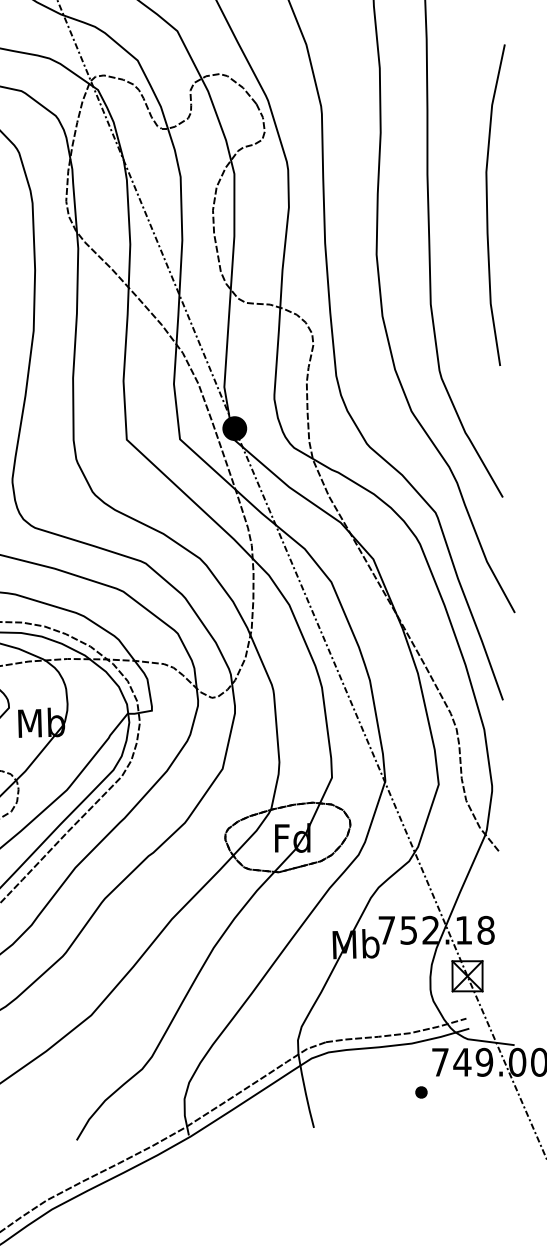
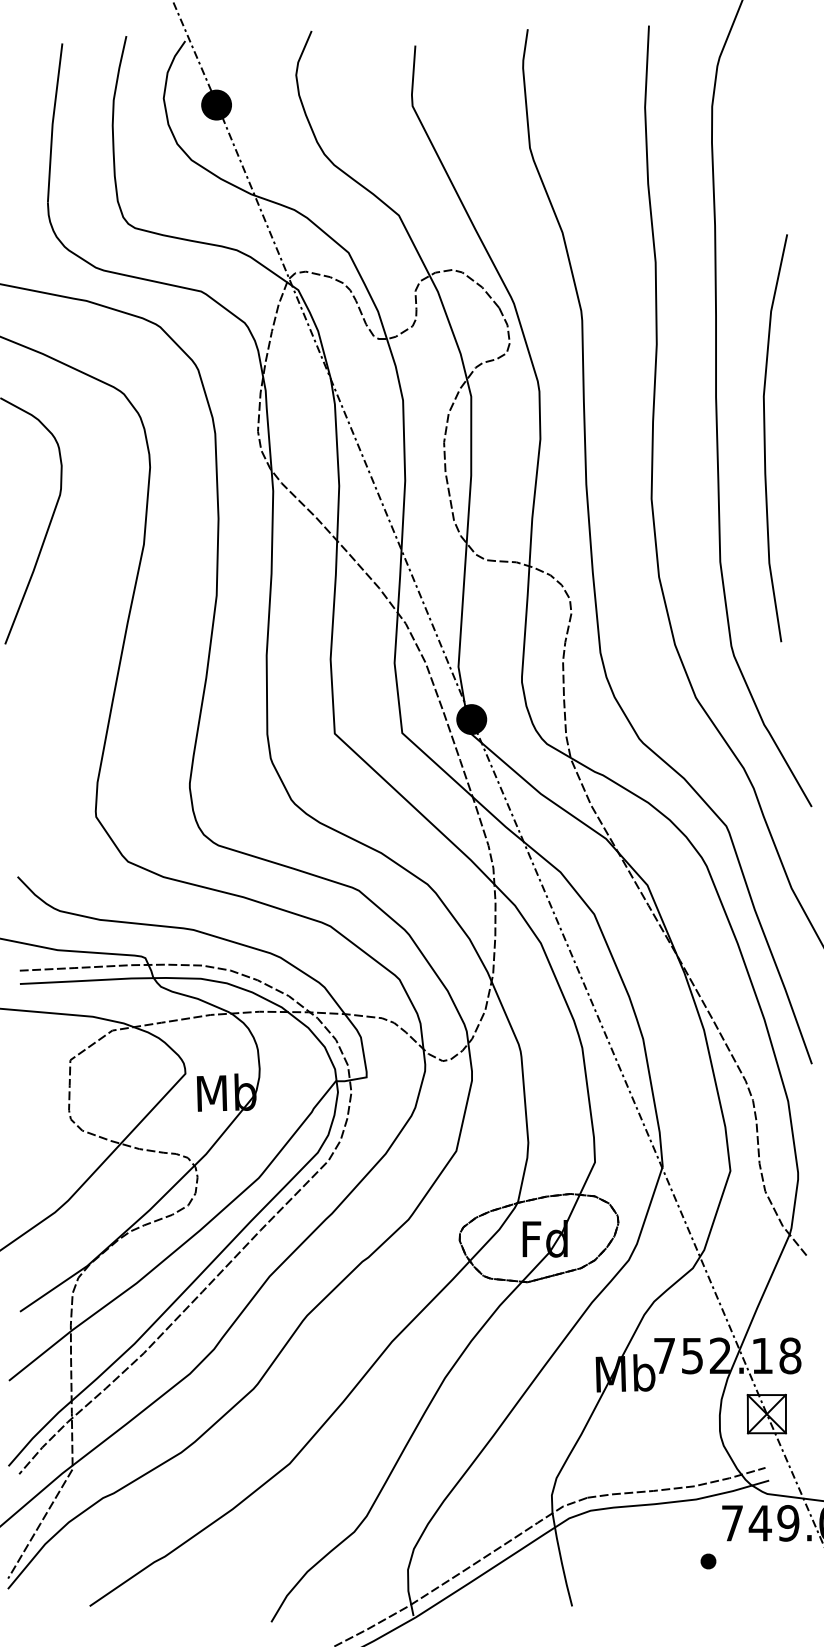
curve: (487, 205) -> (765, 438), moved

